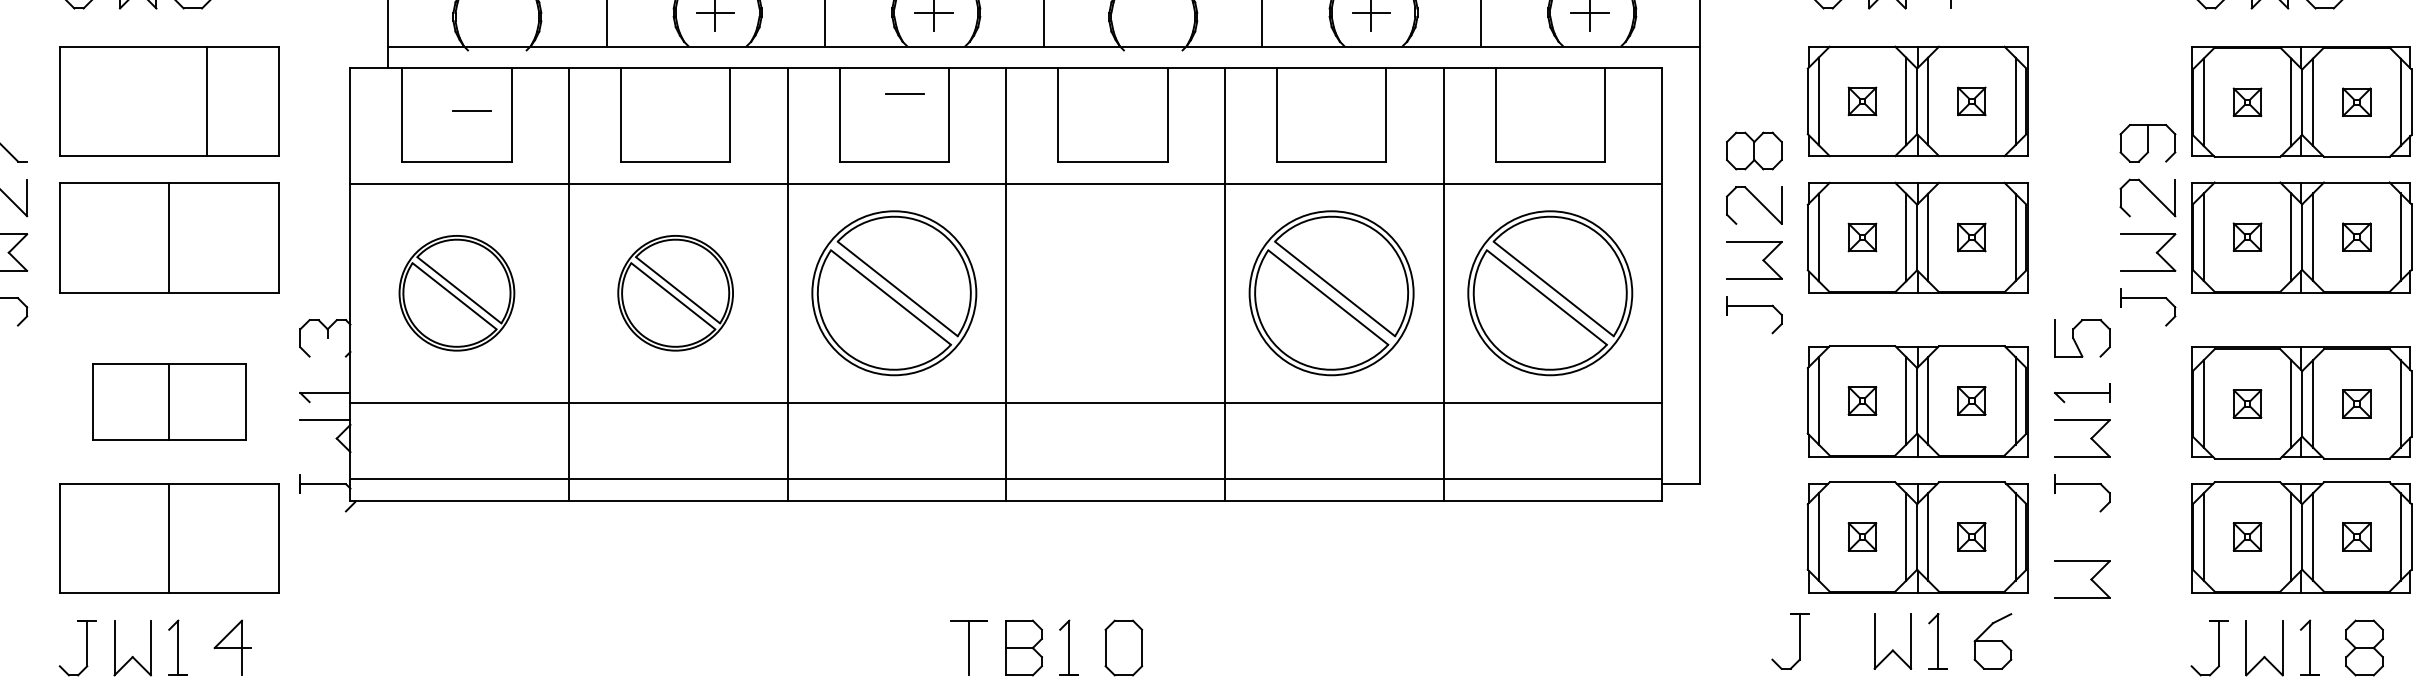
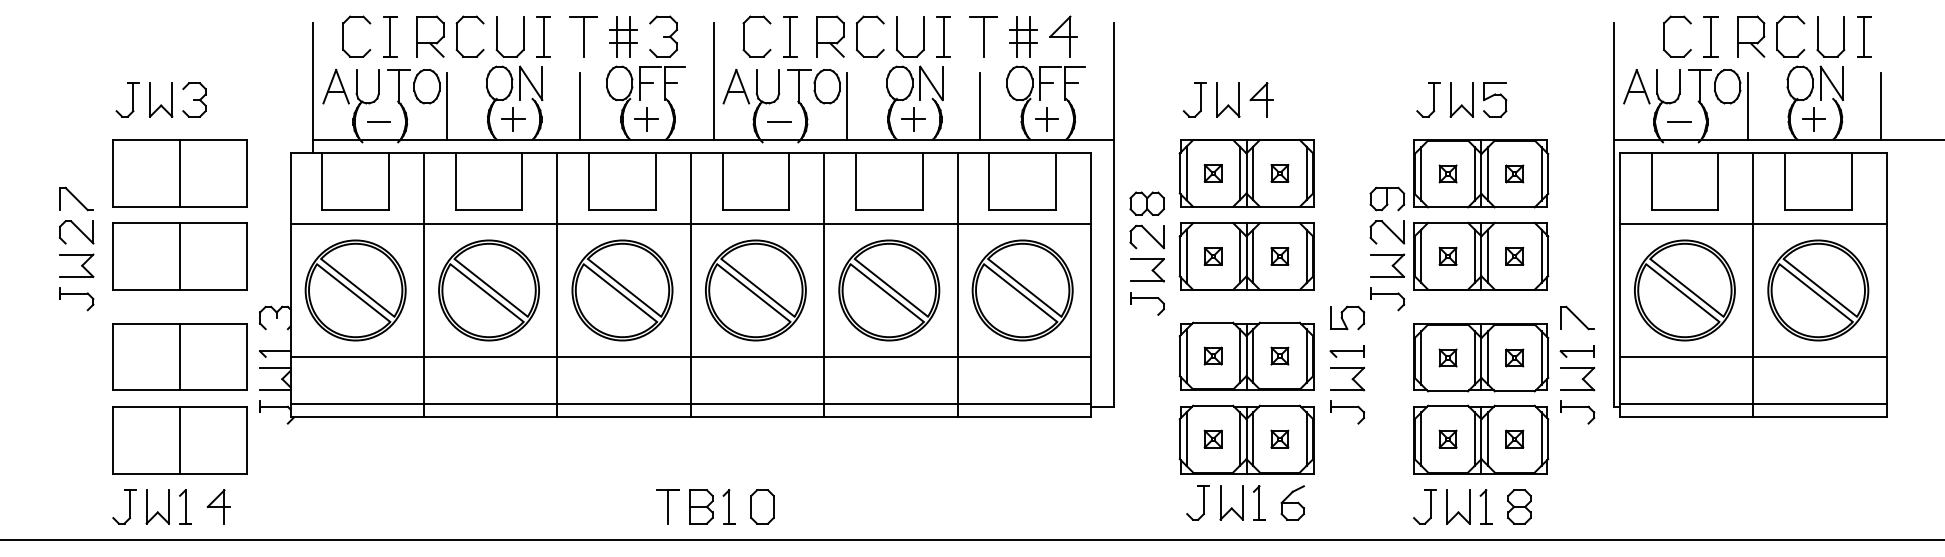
line: (905, 93) -> (779, 121), moved
line: (207, 101) -> (180, 173), moved
line: (471, 109) -> (378, 121), moved
part: (456, 293) -> (355, 290), size x1.43
part: (674, 293) -> (488, 290), size x1.43
part: (1112, 293) -> (755, 290), added
part: (168, 401) -> (179, 356), size x1.43
line: (325, 457) -> (275, 390), added
part: (2082, 580) -> (1347, 465), removed
part: (1789, 640) -> (1197, 502), moved

